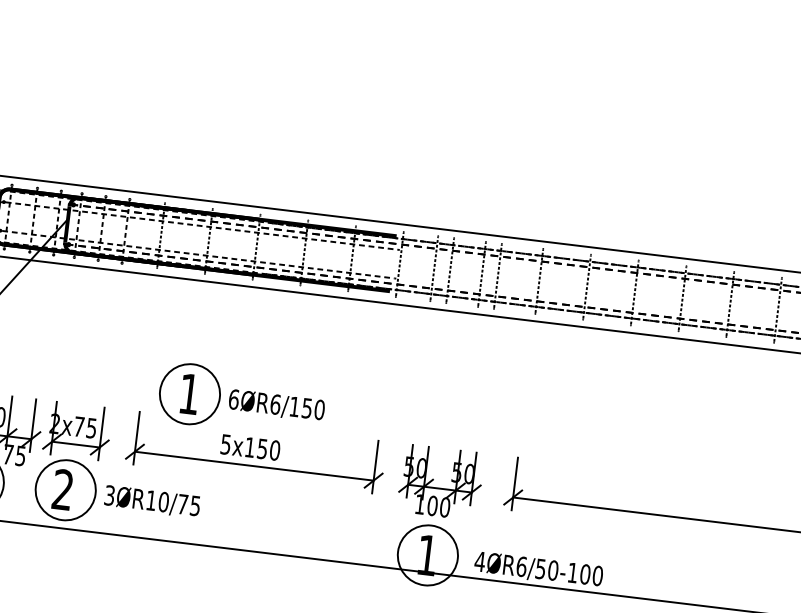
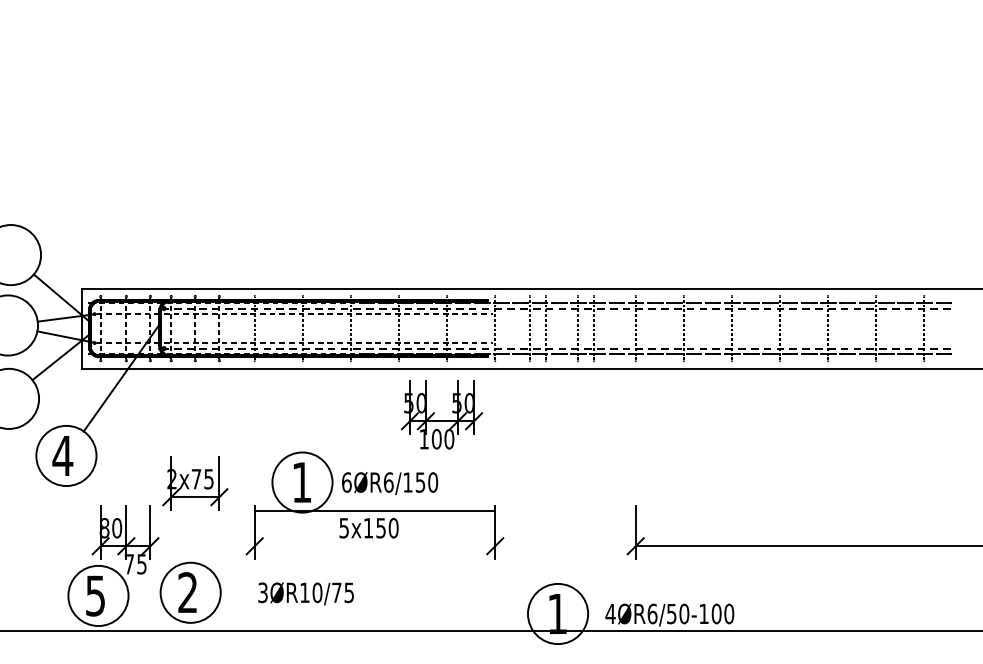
part: (77, 430) -> (195, 483), moved
line: (253, 466) -> (374, 511), moved
part: (440, 481) -> (441, 414), moved
text: (151, 501) -> (305, 593), moved

